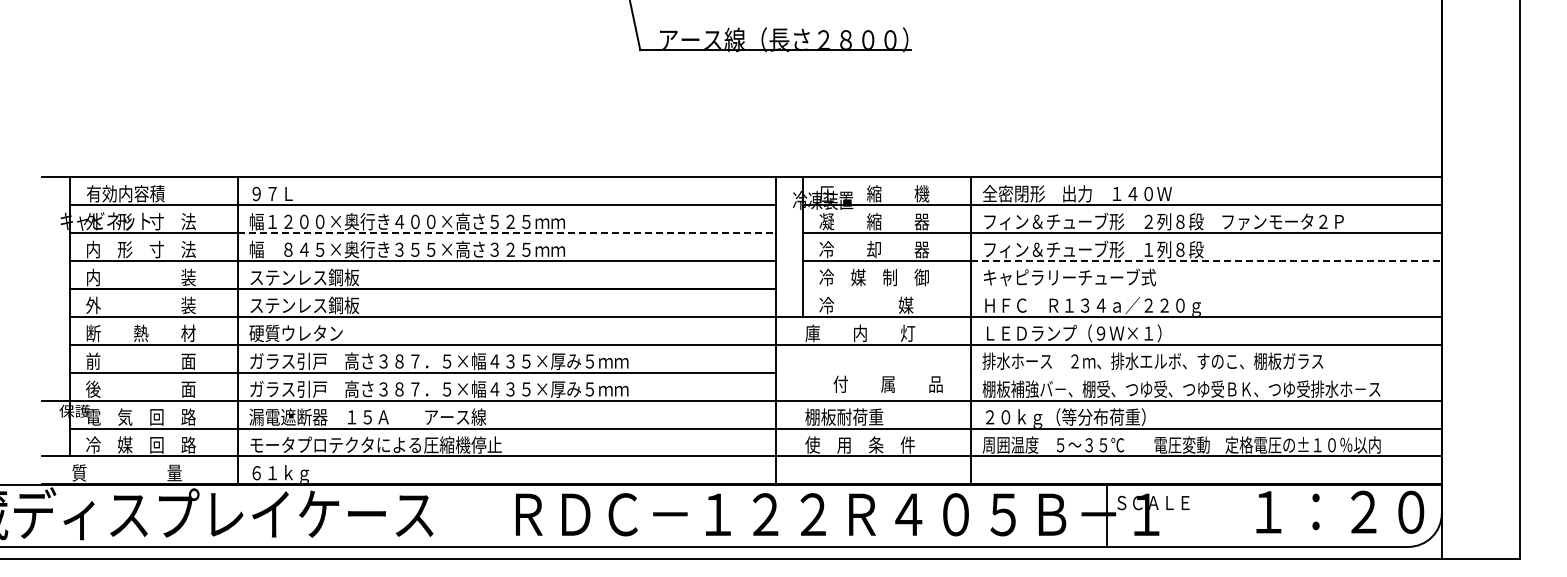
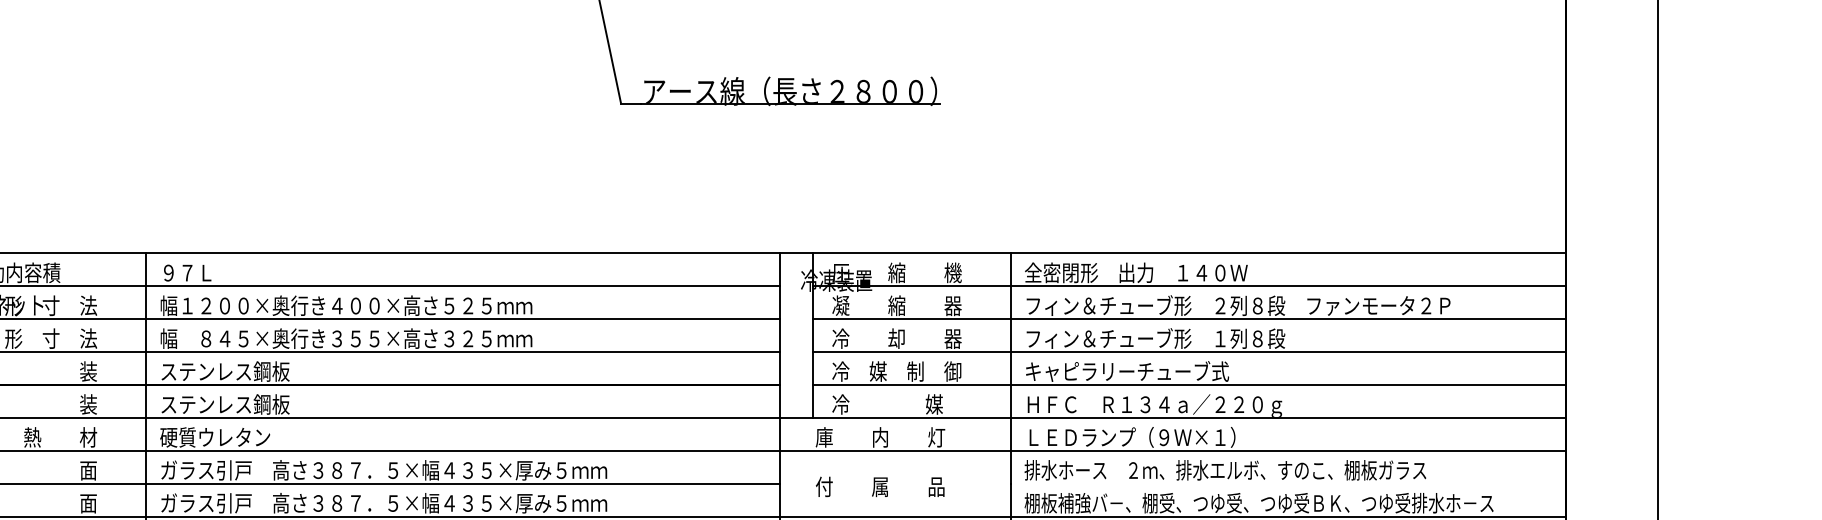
line: (506, 233) -> (463, 319), dashed -> solid
line: (1206, 261) -> (1288, 352), dashed -> solid
line: (1122, 288) -> (1189, 384), added
text: (887, 383) -> (879, 485), moved

